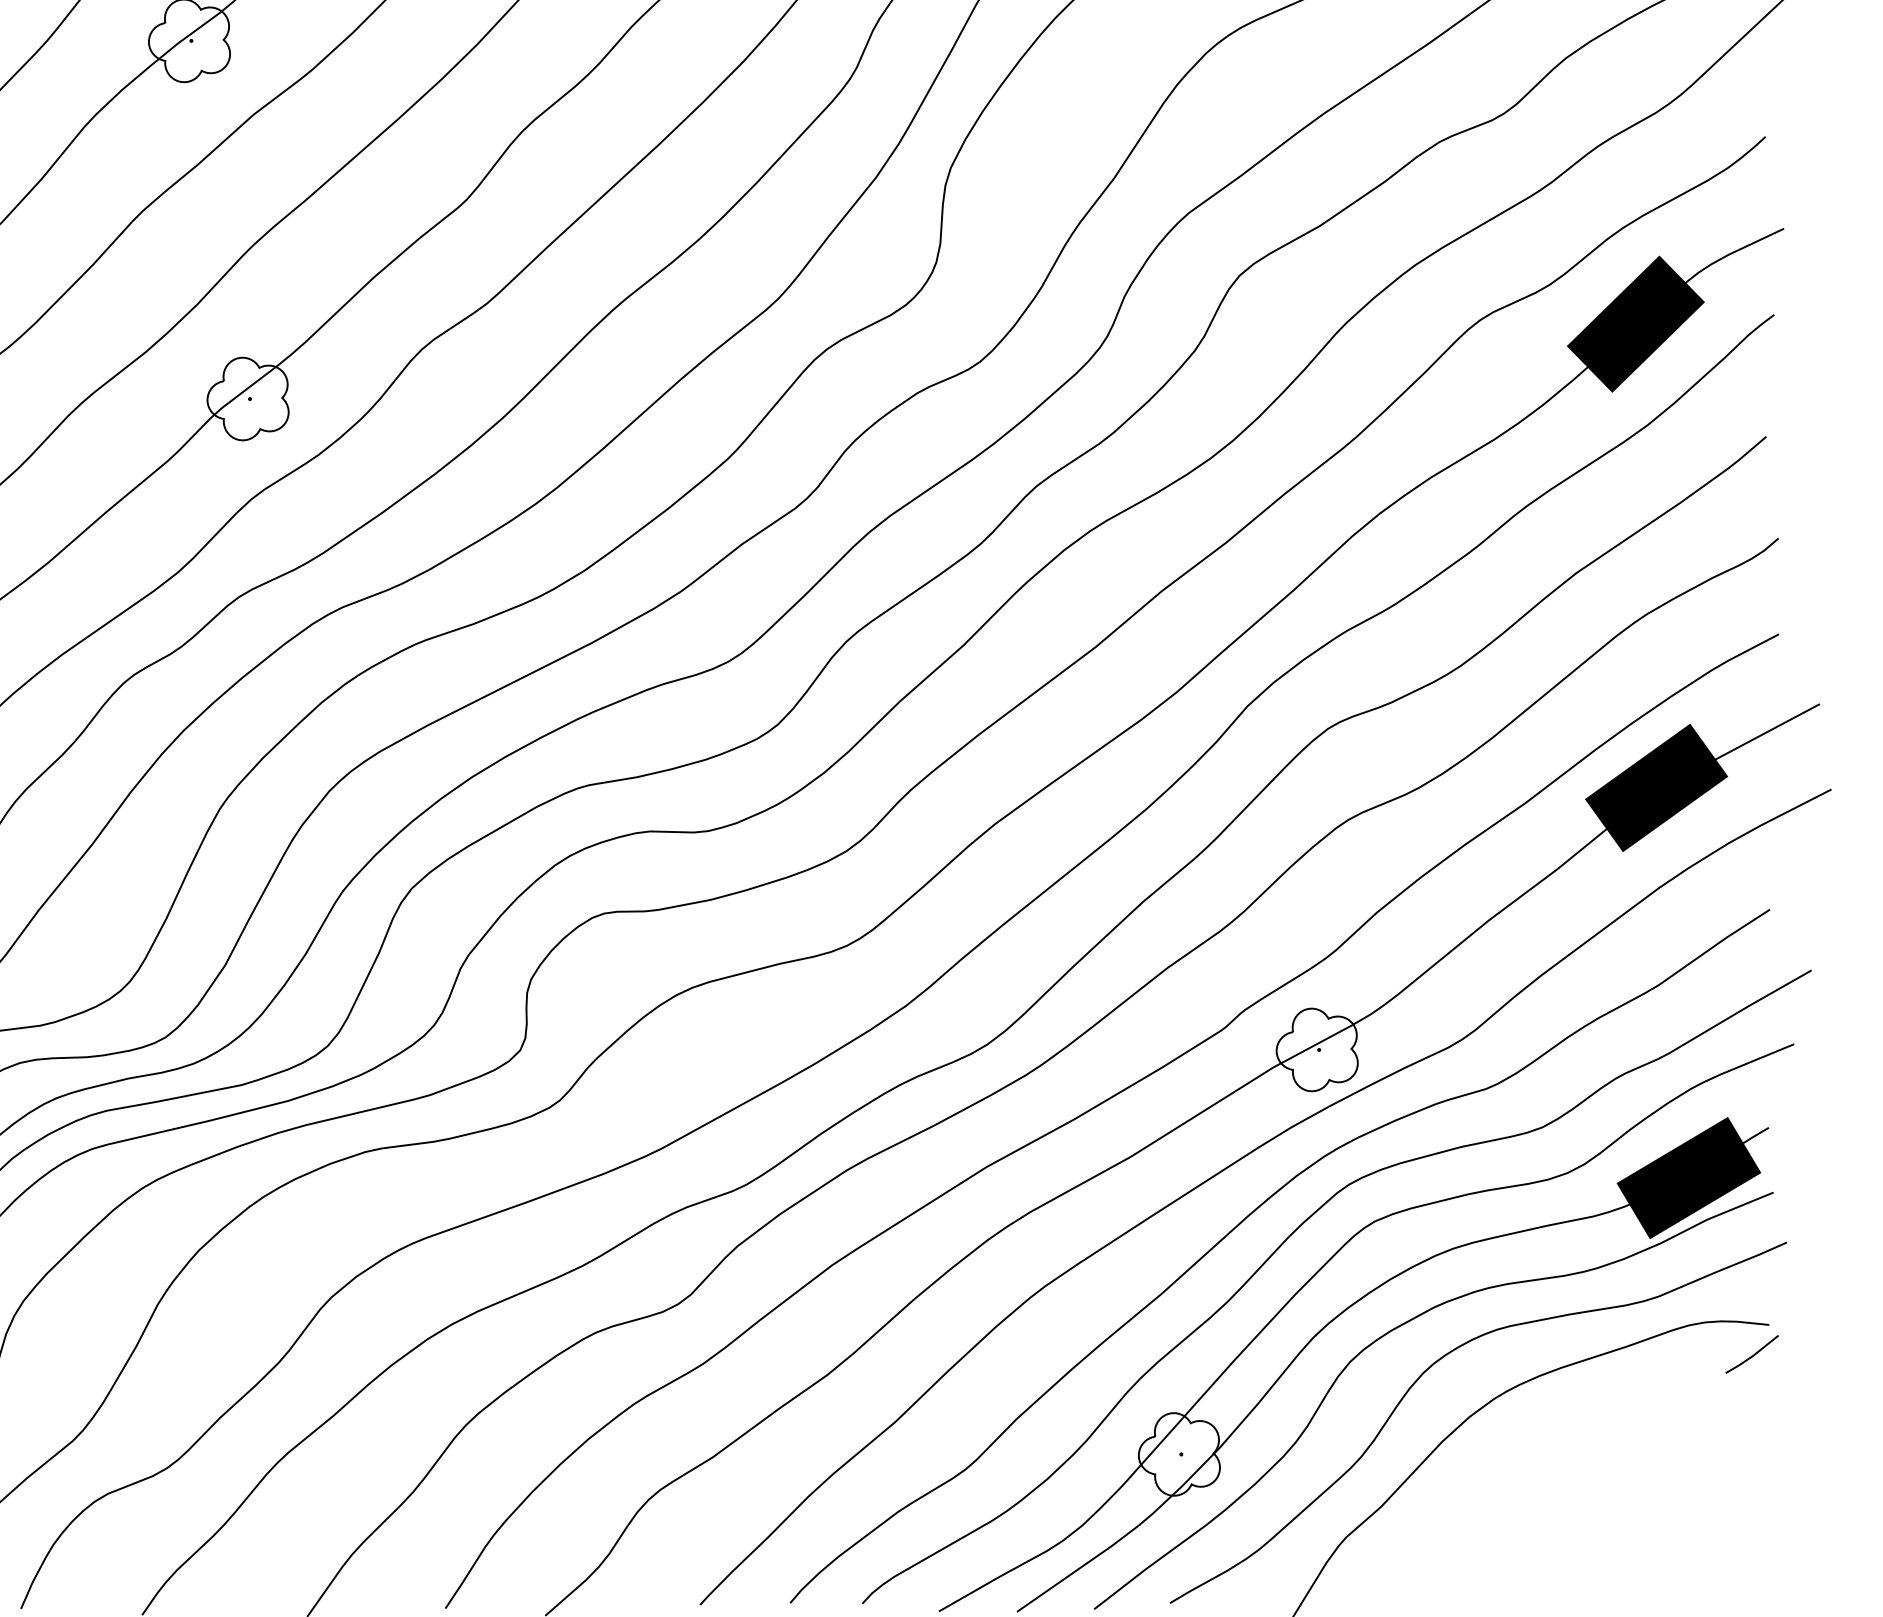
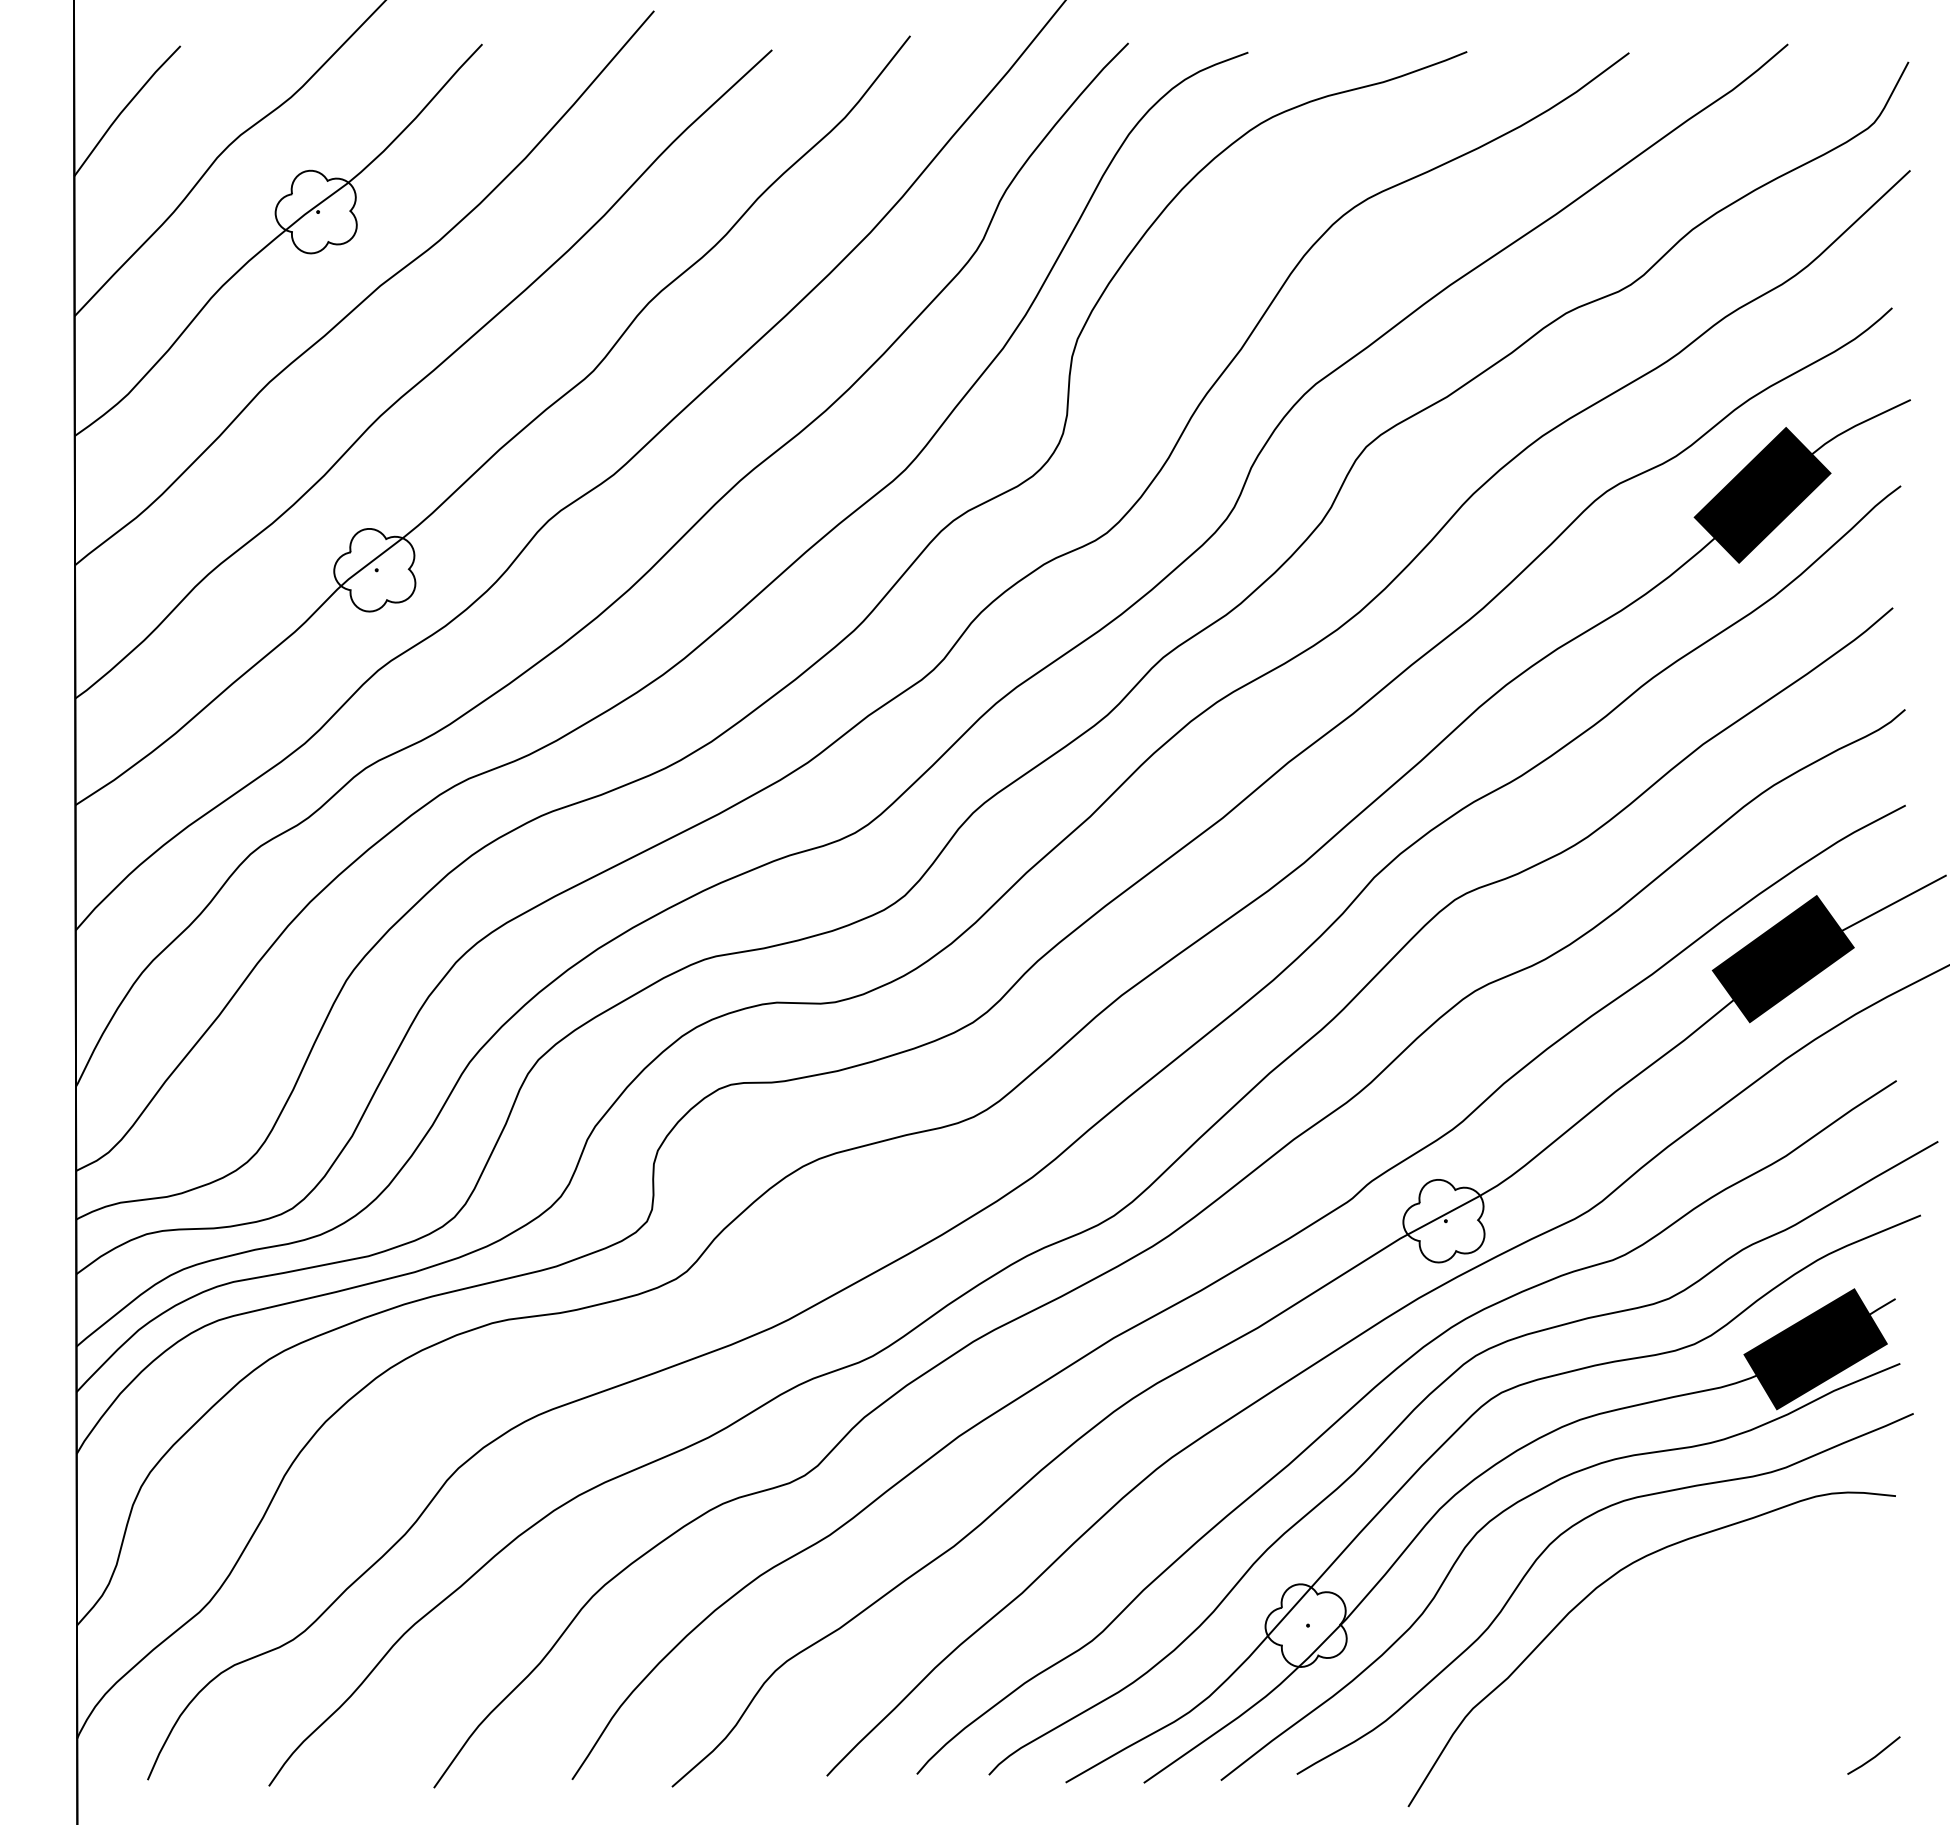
line: (1751, 1355) -> (1873, 1756), moved

